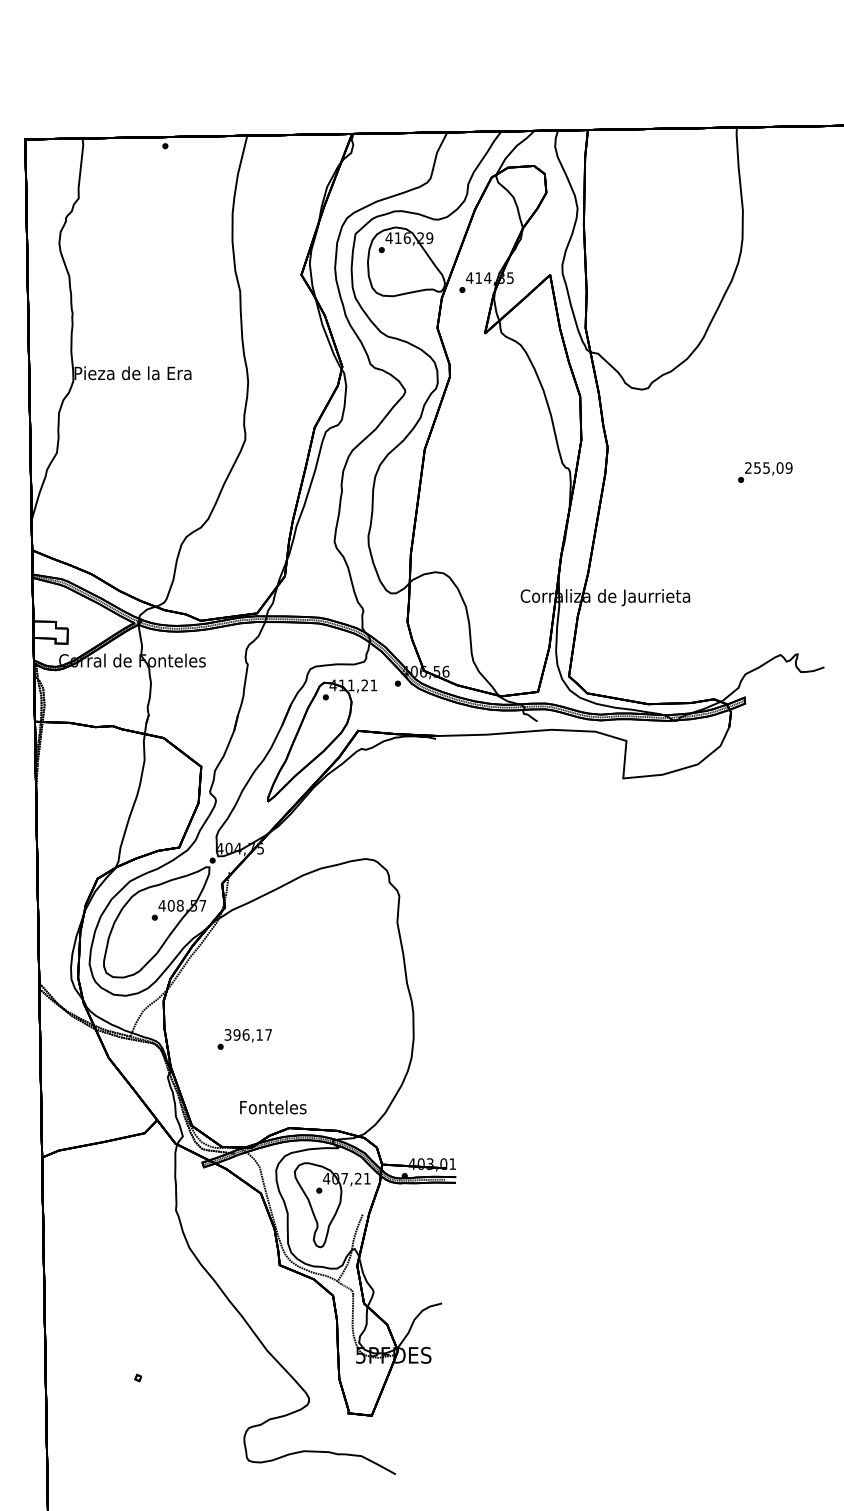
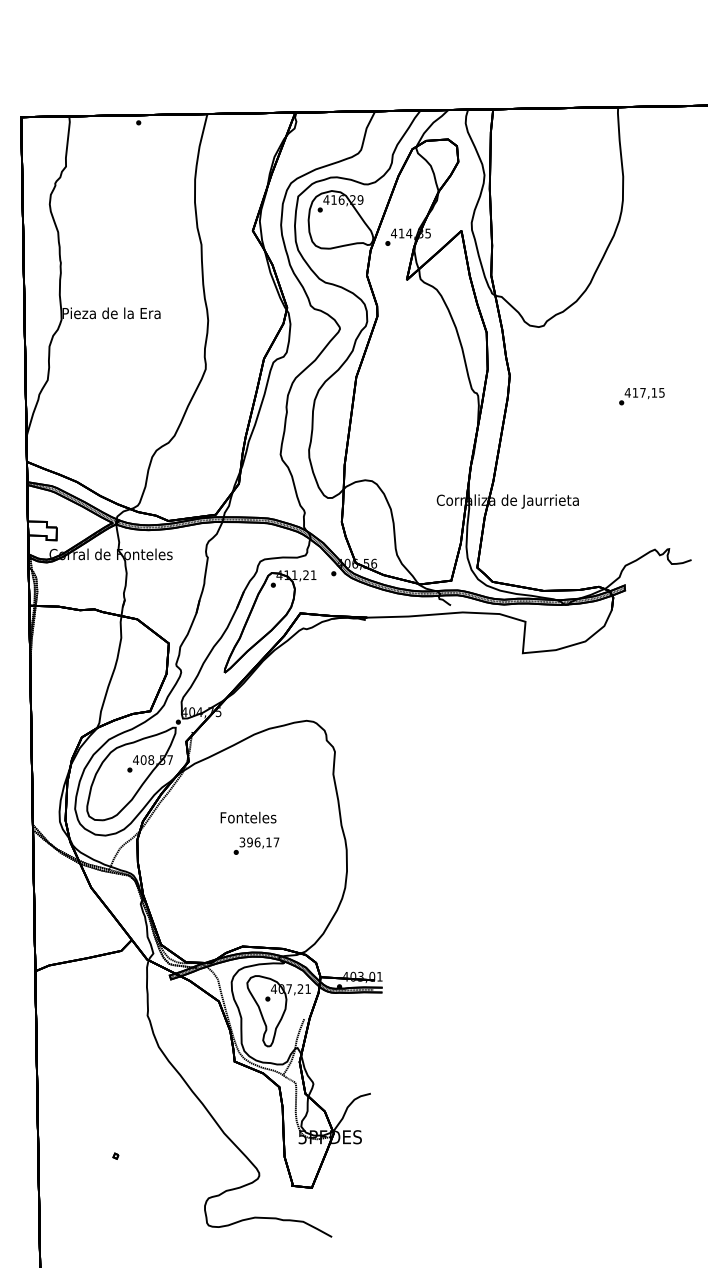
text: (768, 467) -> (644, 392), 255,09 -> 417,15
text: (244, 1039) -> (256, 846), moved
text: (273, 1107) -> (248, 817), moved

